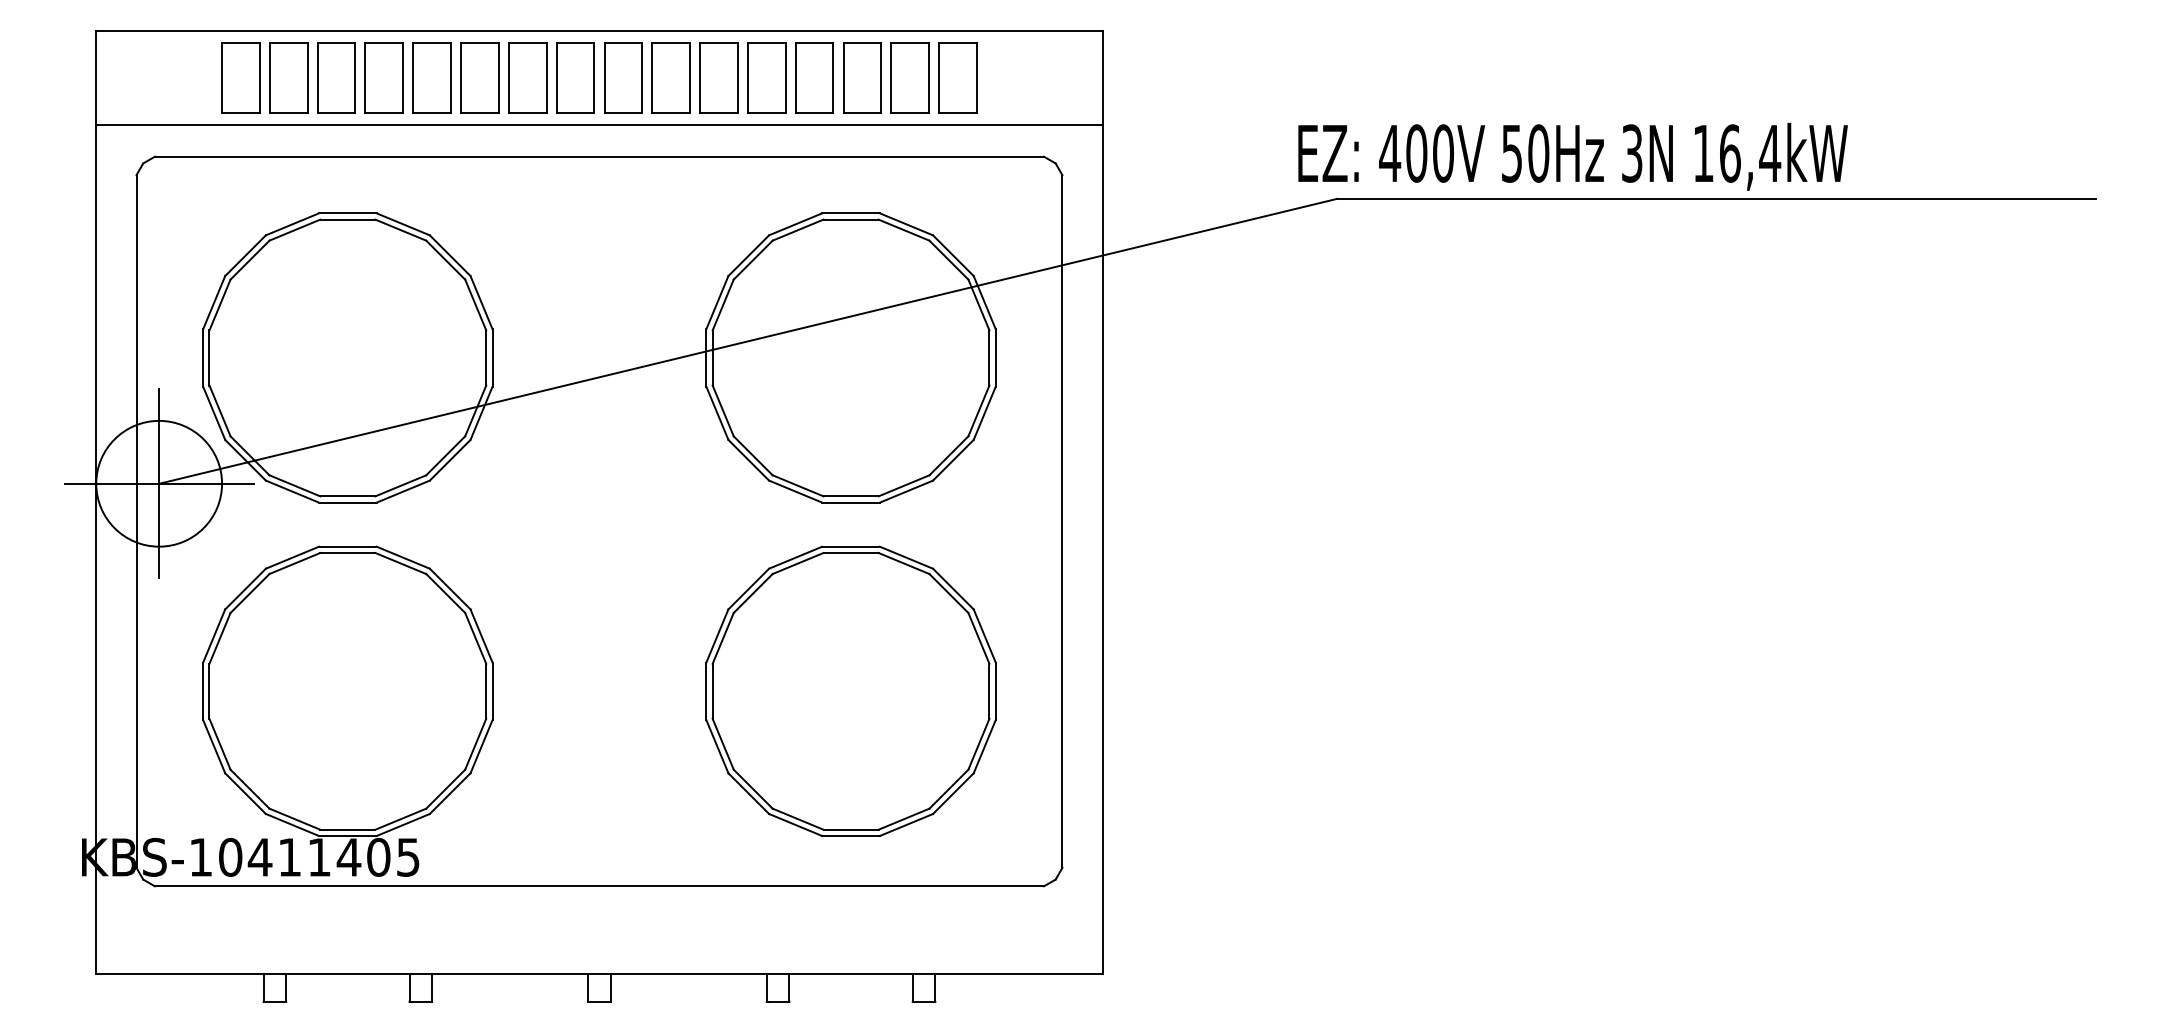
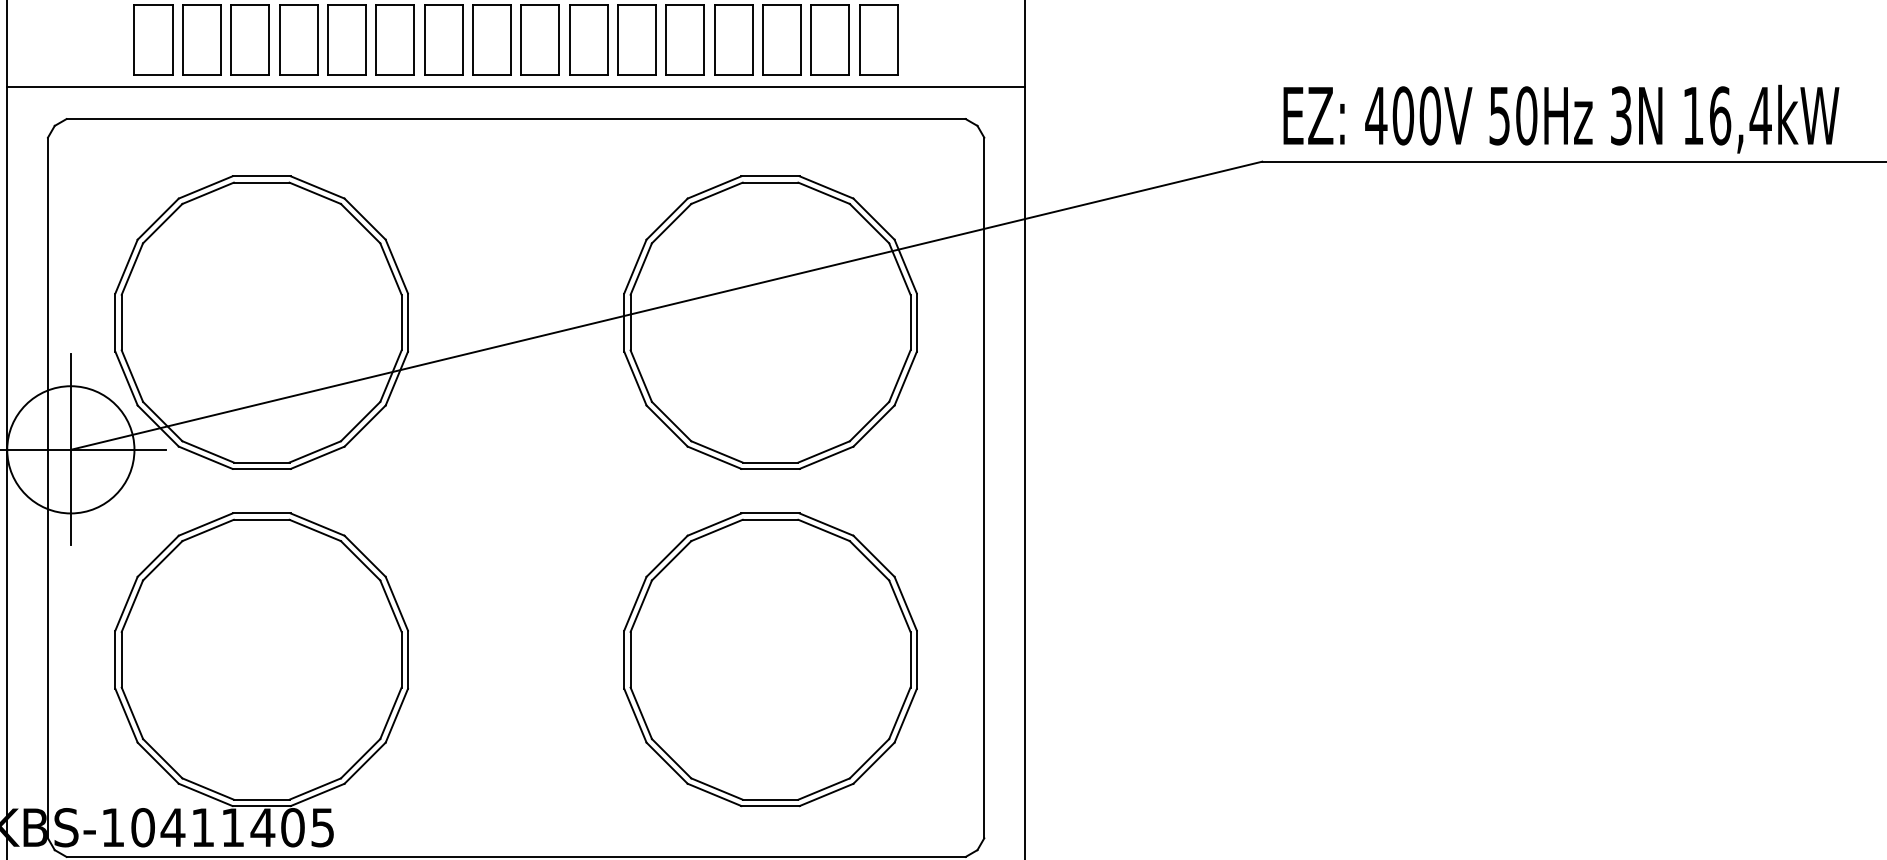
text: (1572, 156) -> (1560, 118), moved

